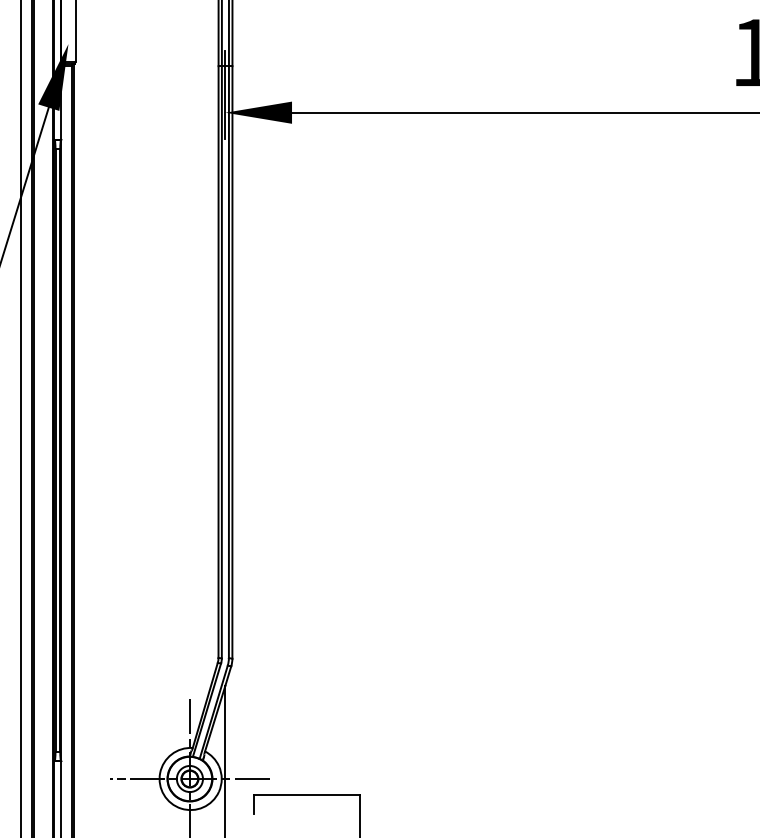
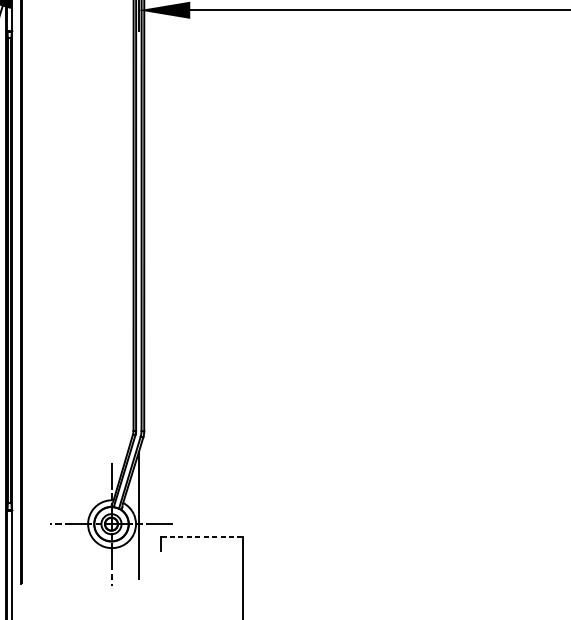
line: (306, 795) -> (201, 536), solid -> dashed

